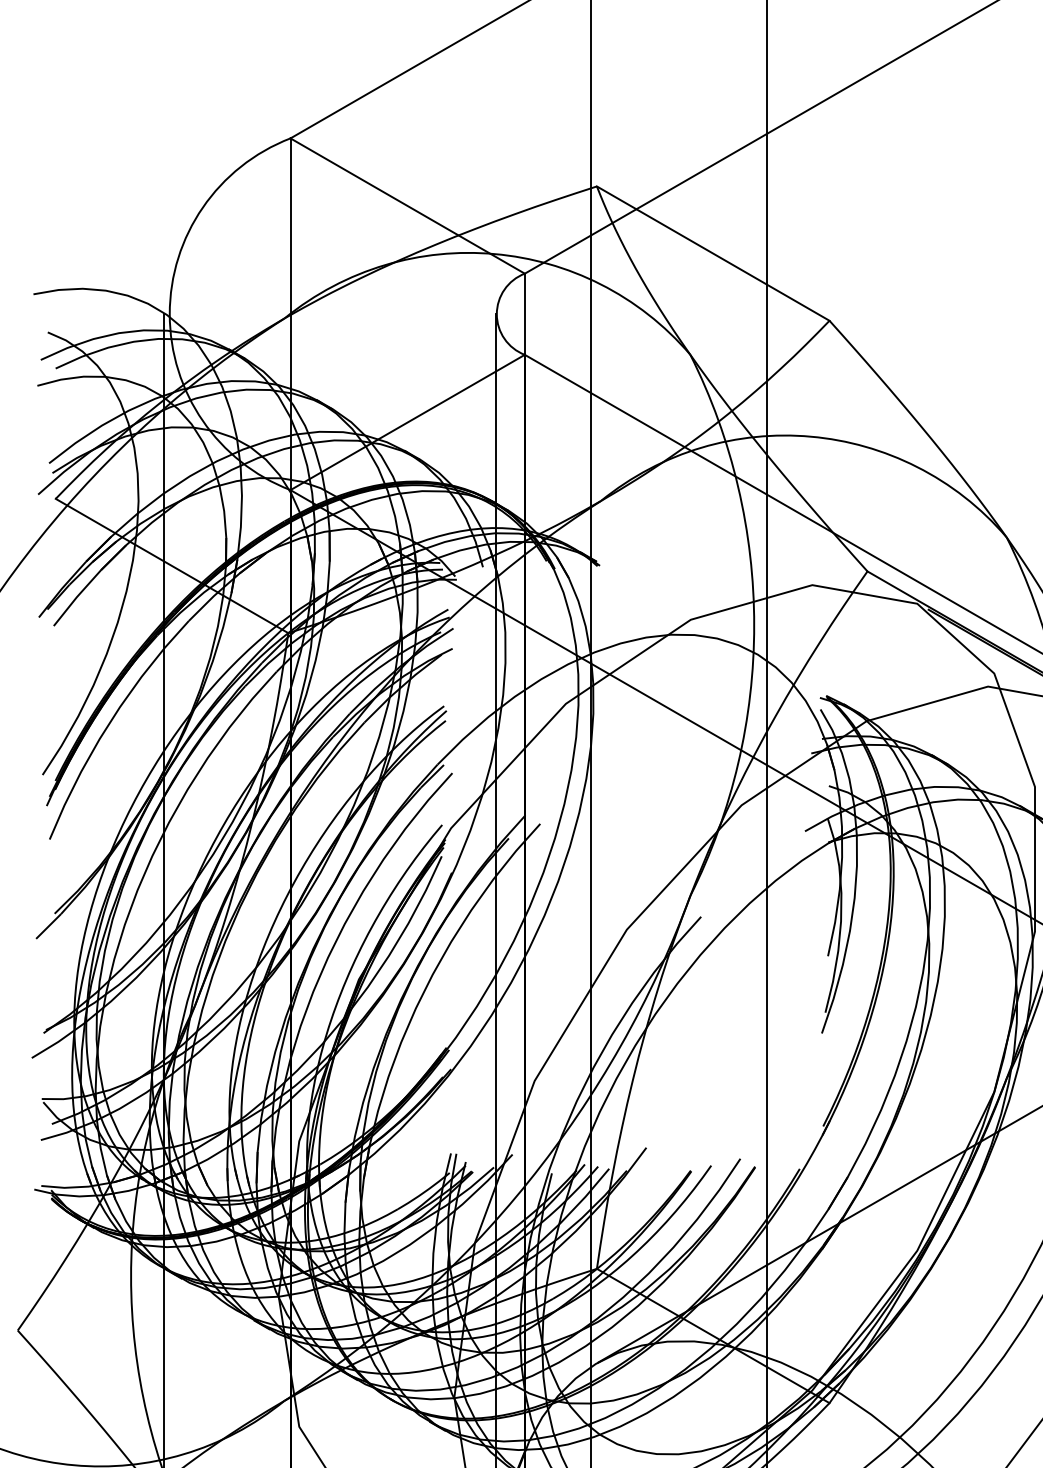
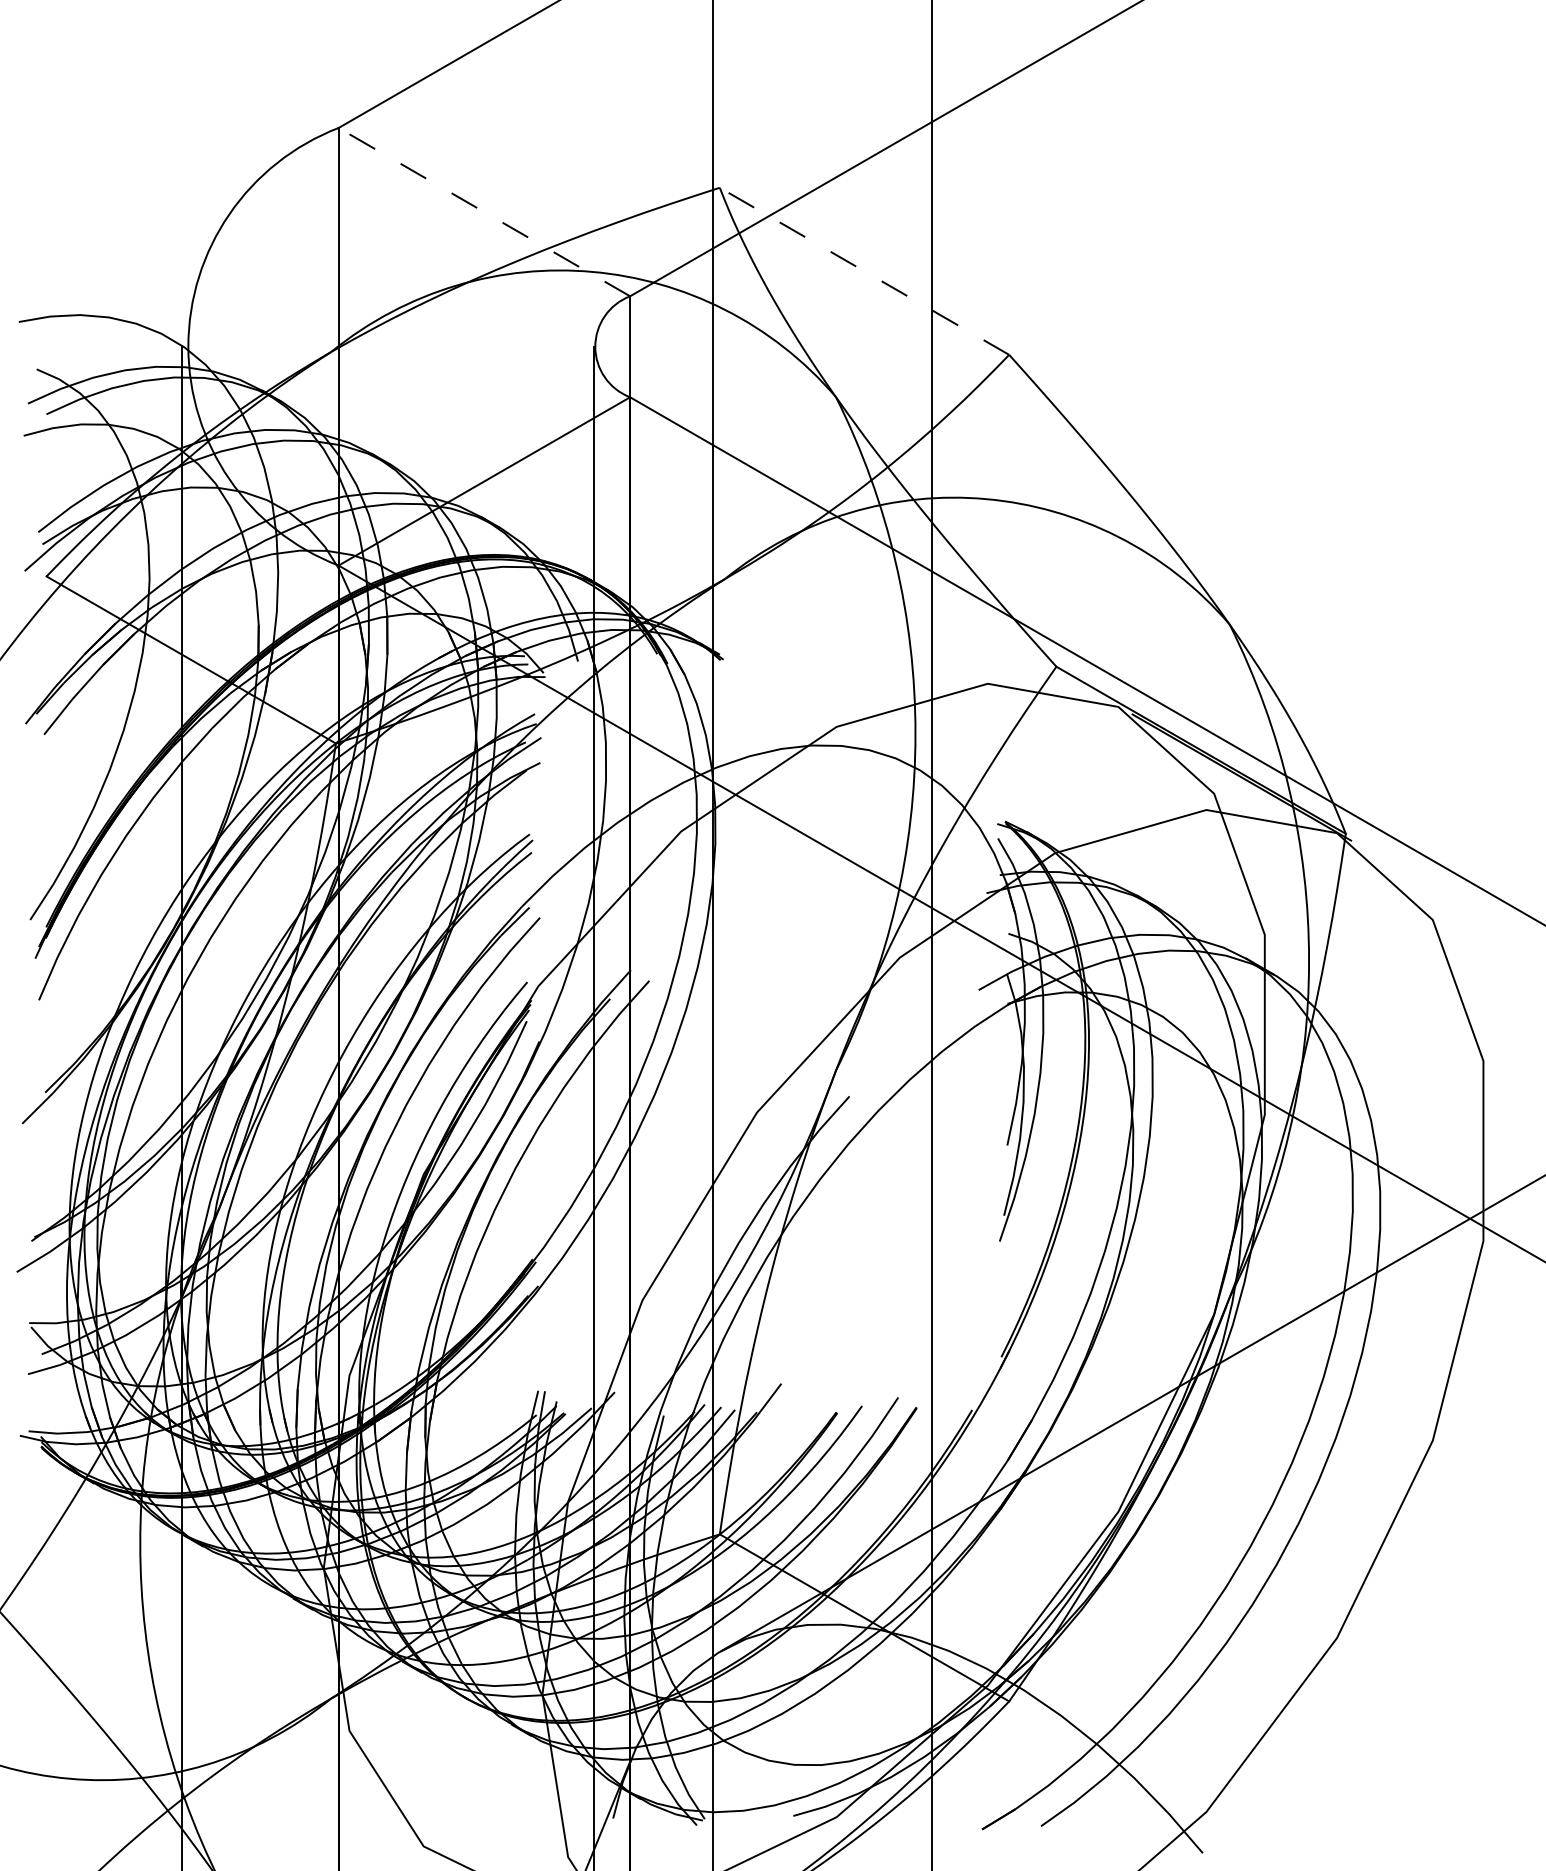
line: (406, 205) -> (483, 211), solid -> dashed
line: (713, 253) -> (864, 271), solid -> dashed

